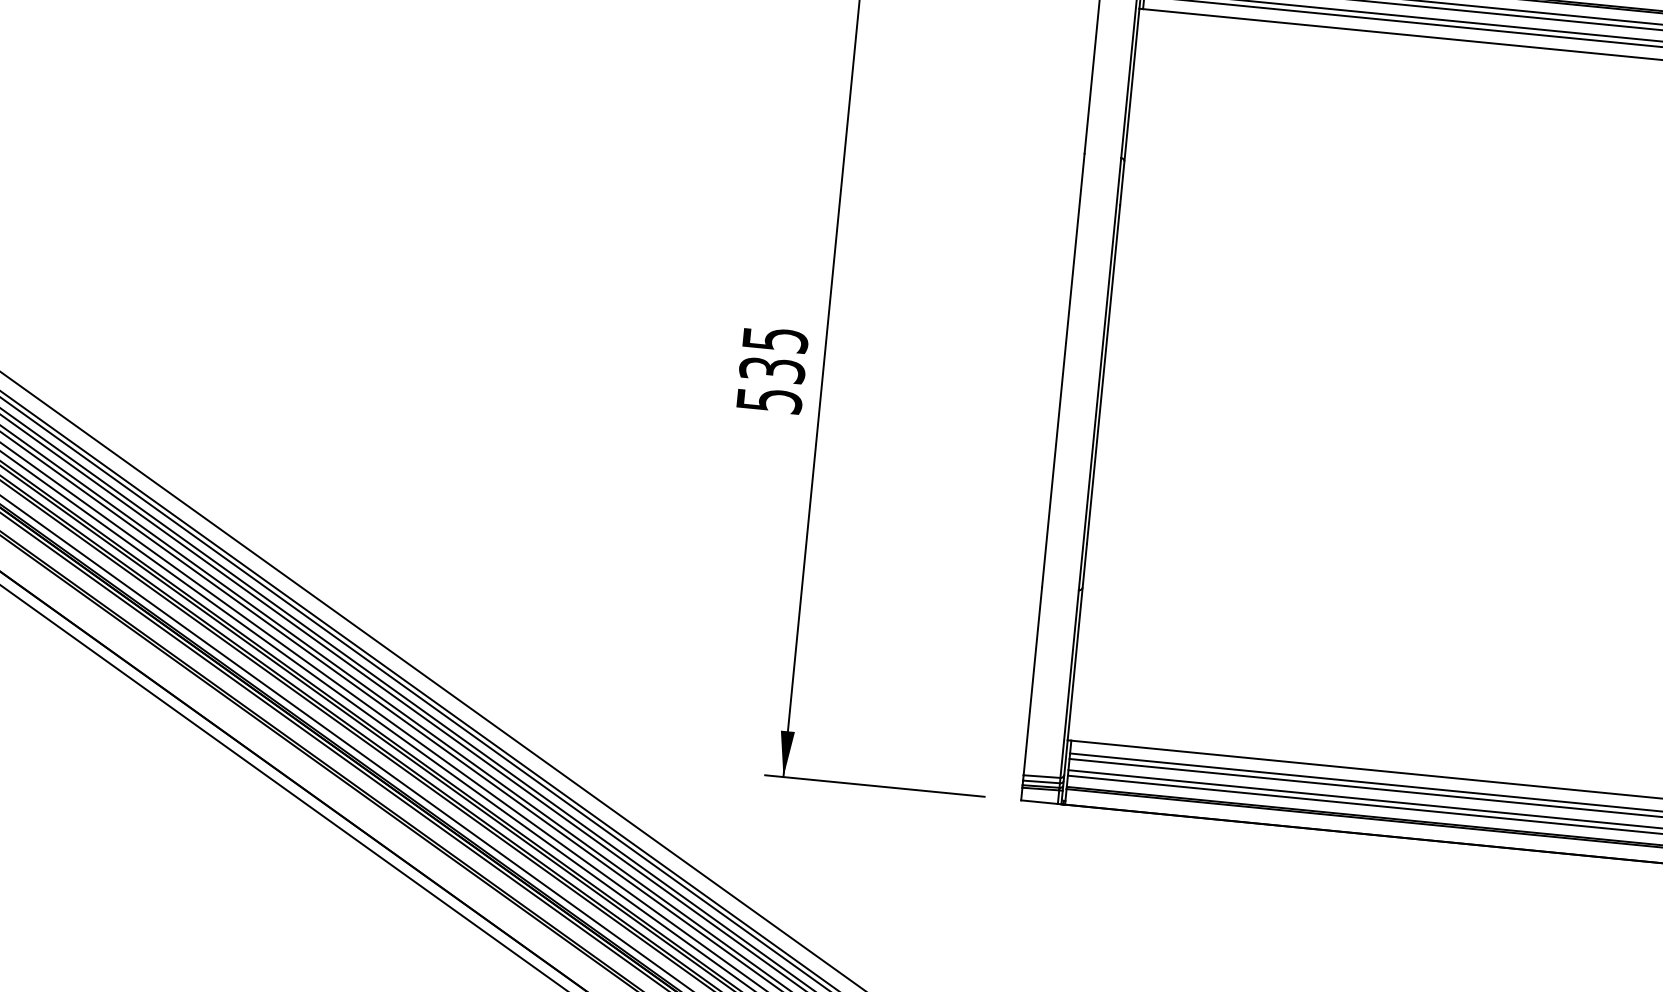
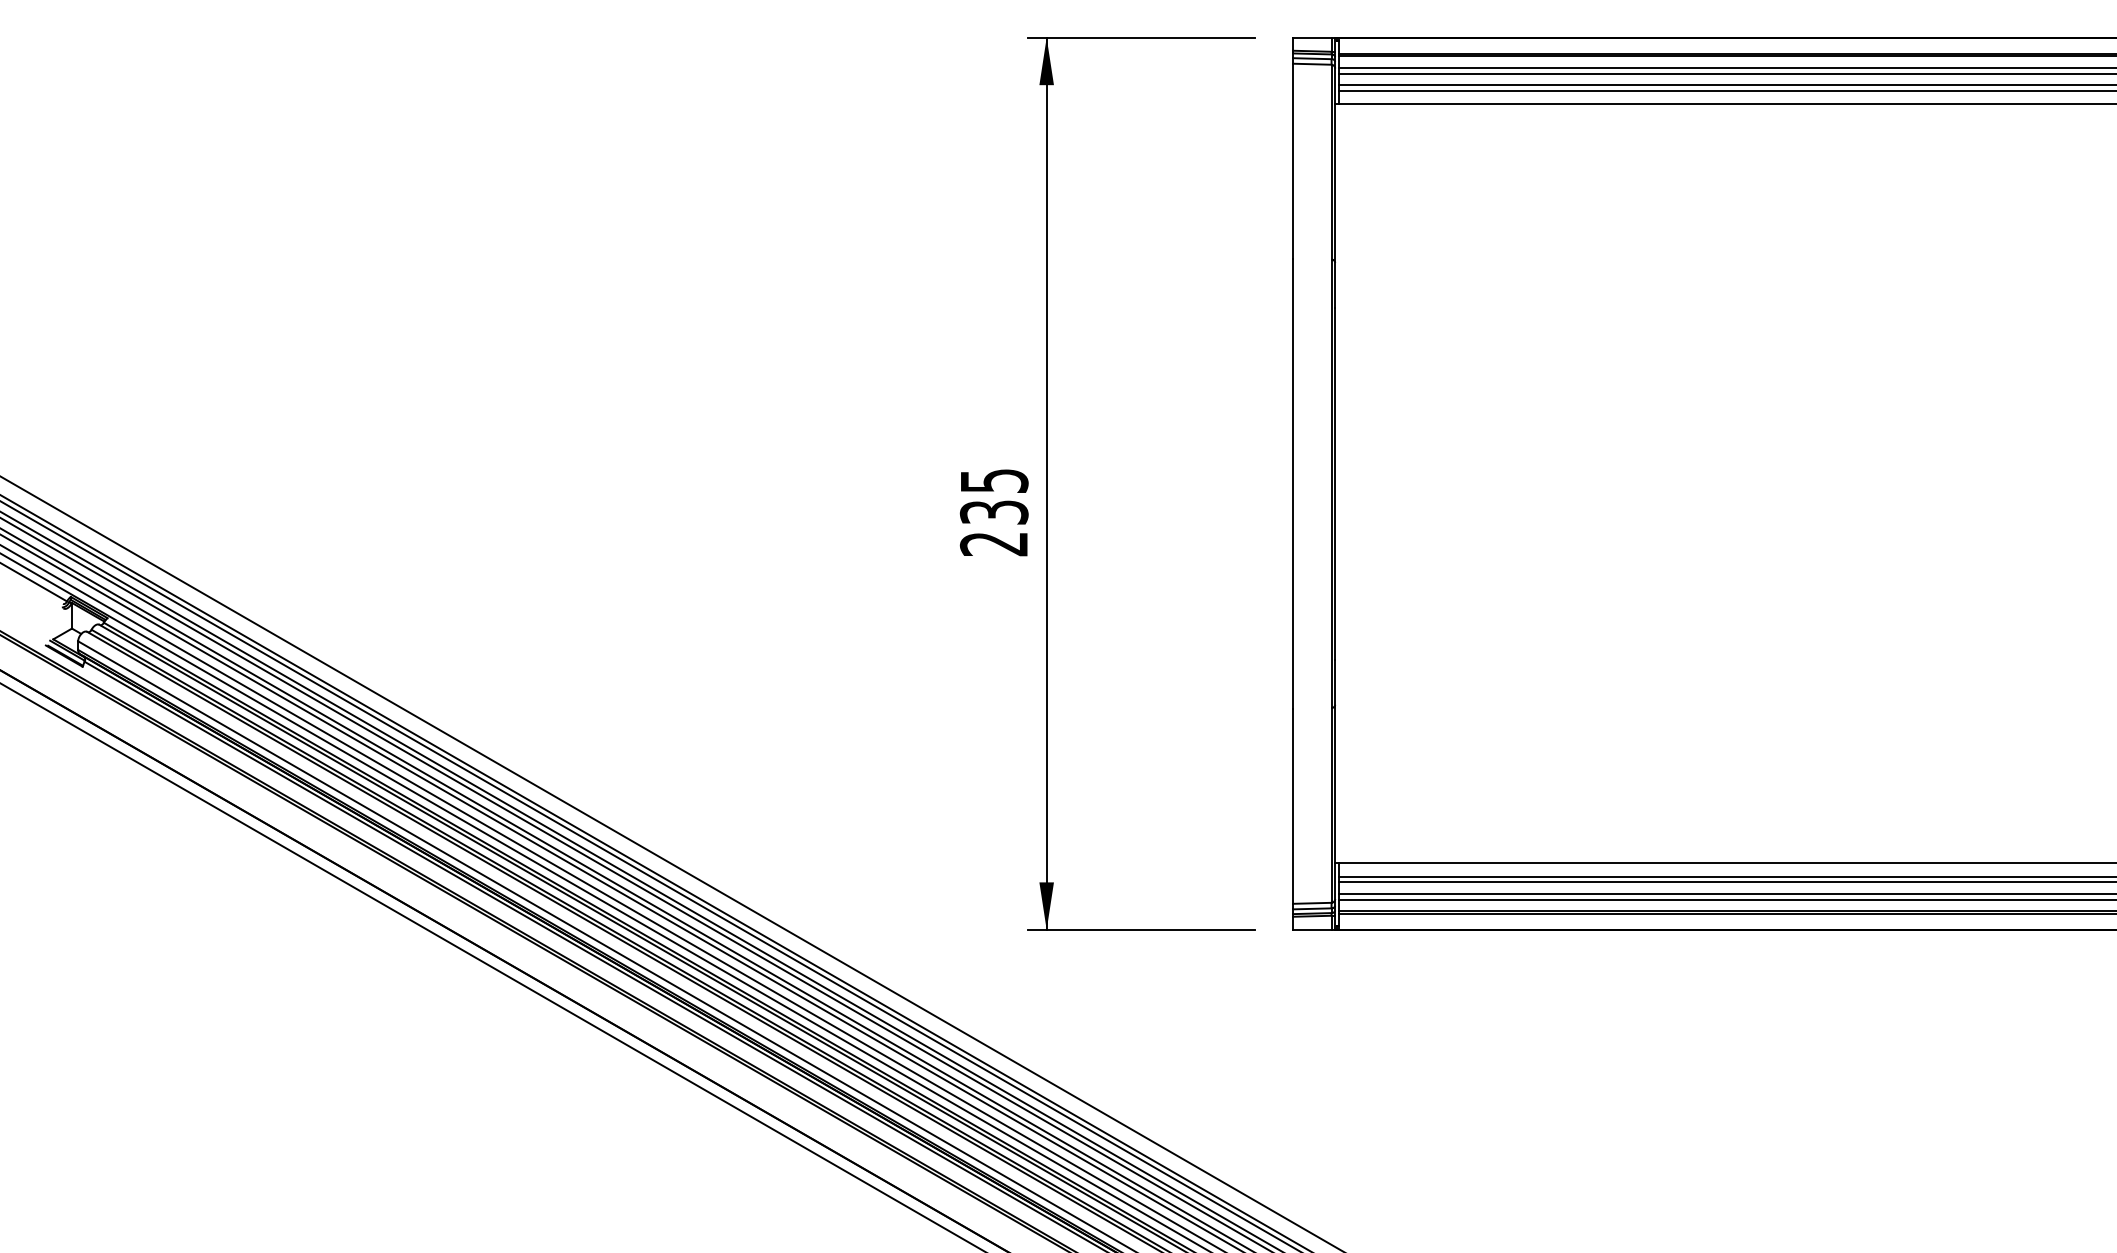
text: (768, 400) -> (993, 544), 535 -> 235

